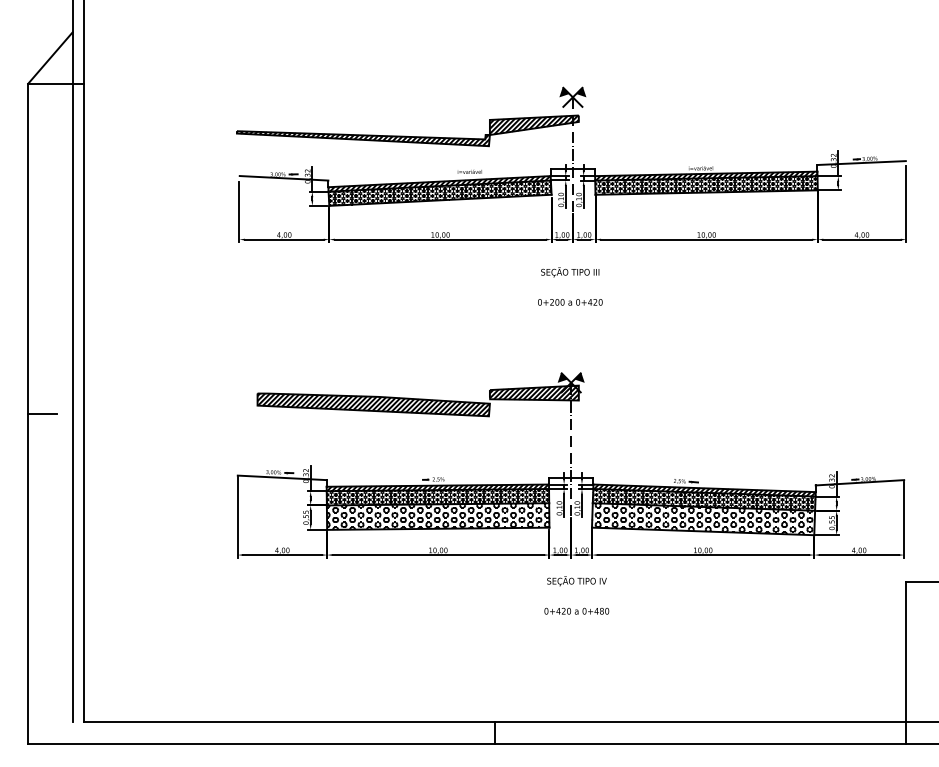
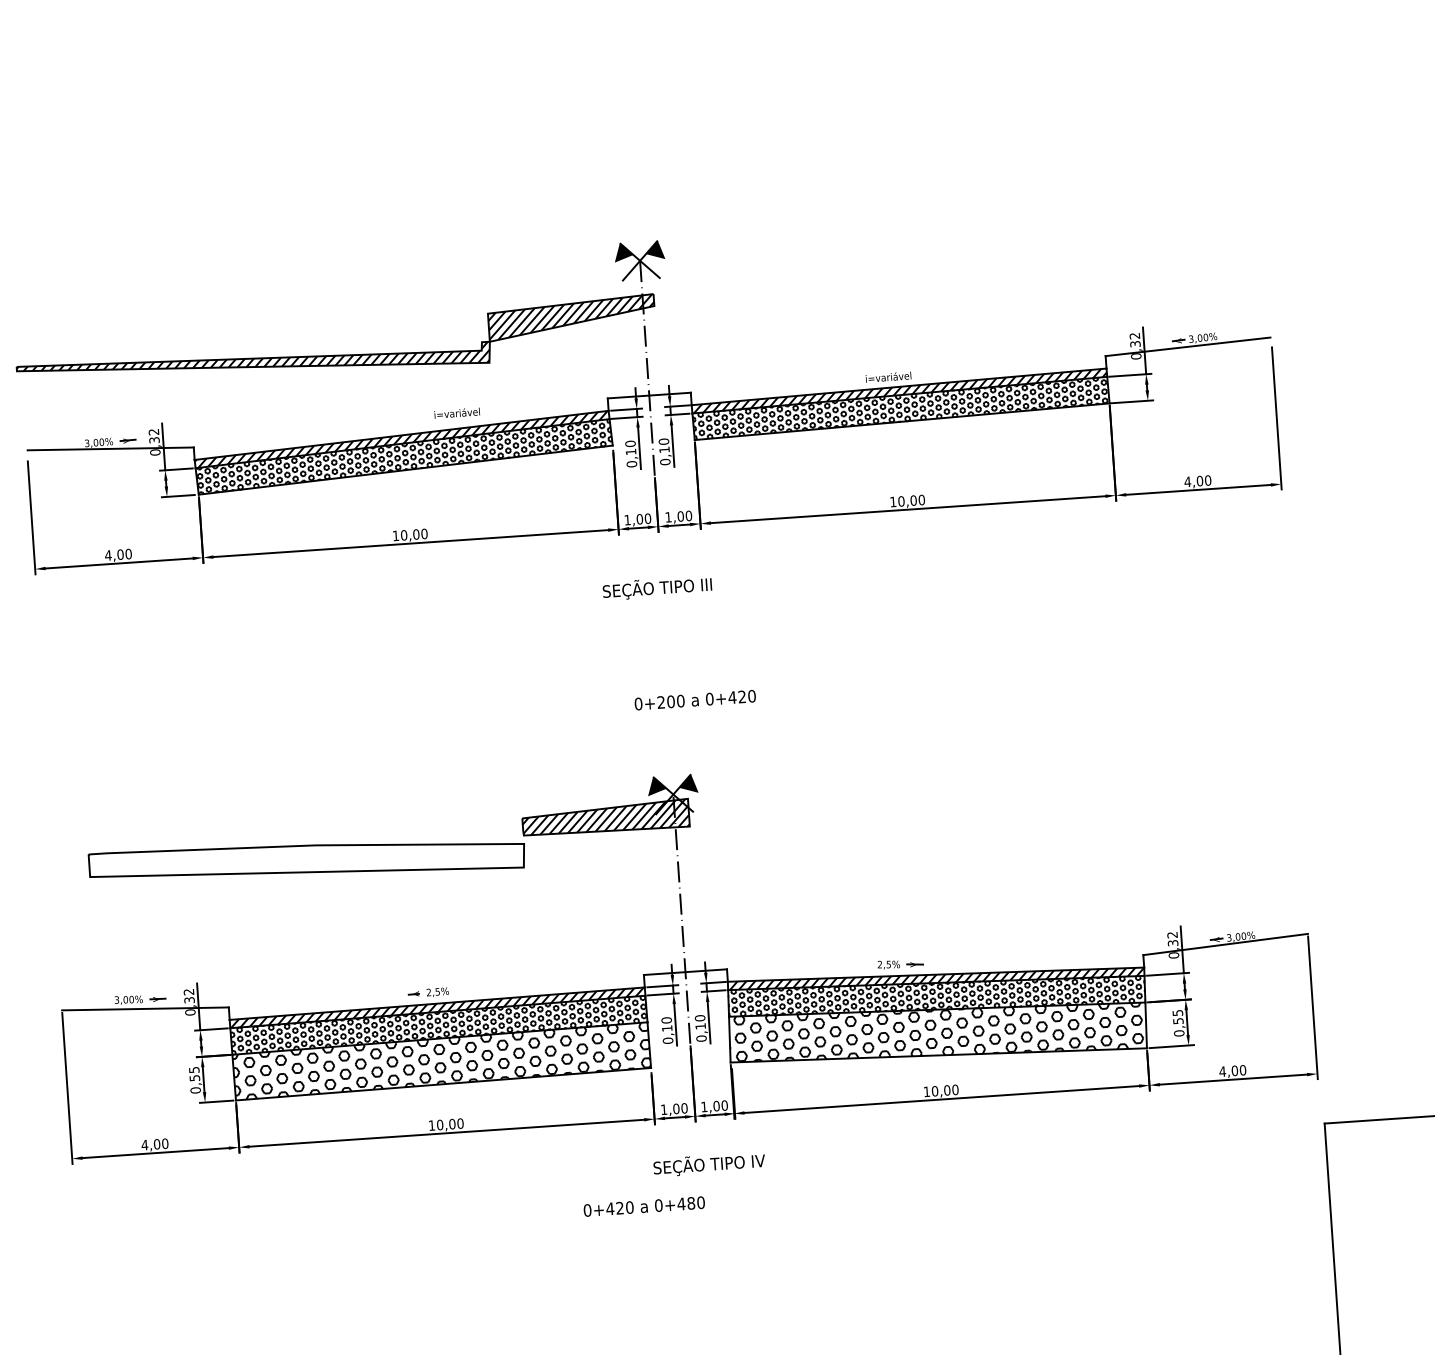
text: (570, 302) -> (695, 700), moved
hatch: (373, 404) -> (306, 860), removed
text: (576, 610) -> (643, 1205), moved

